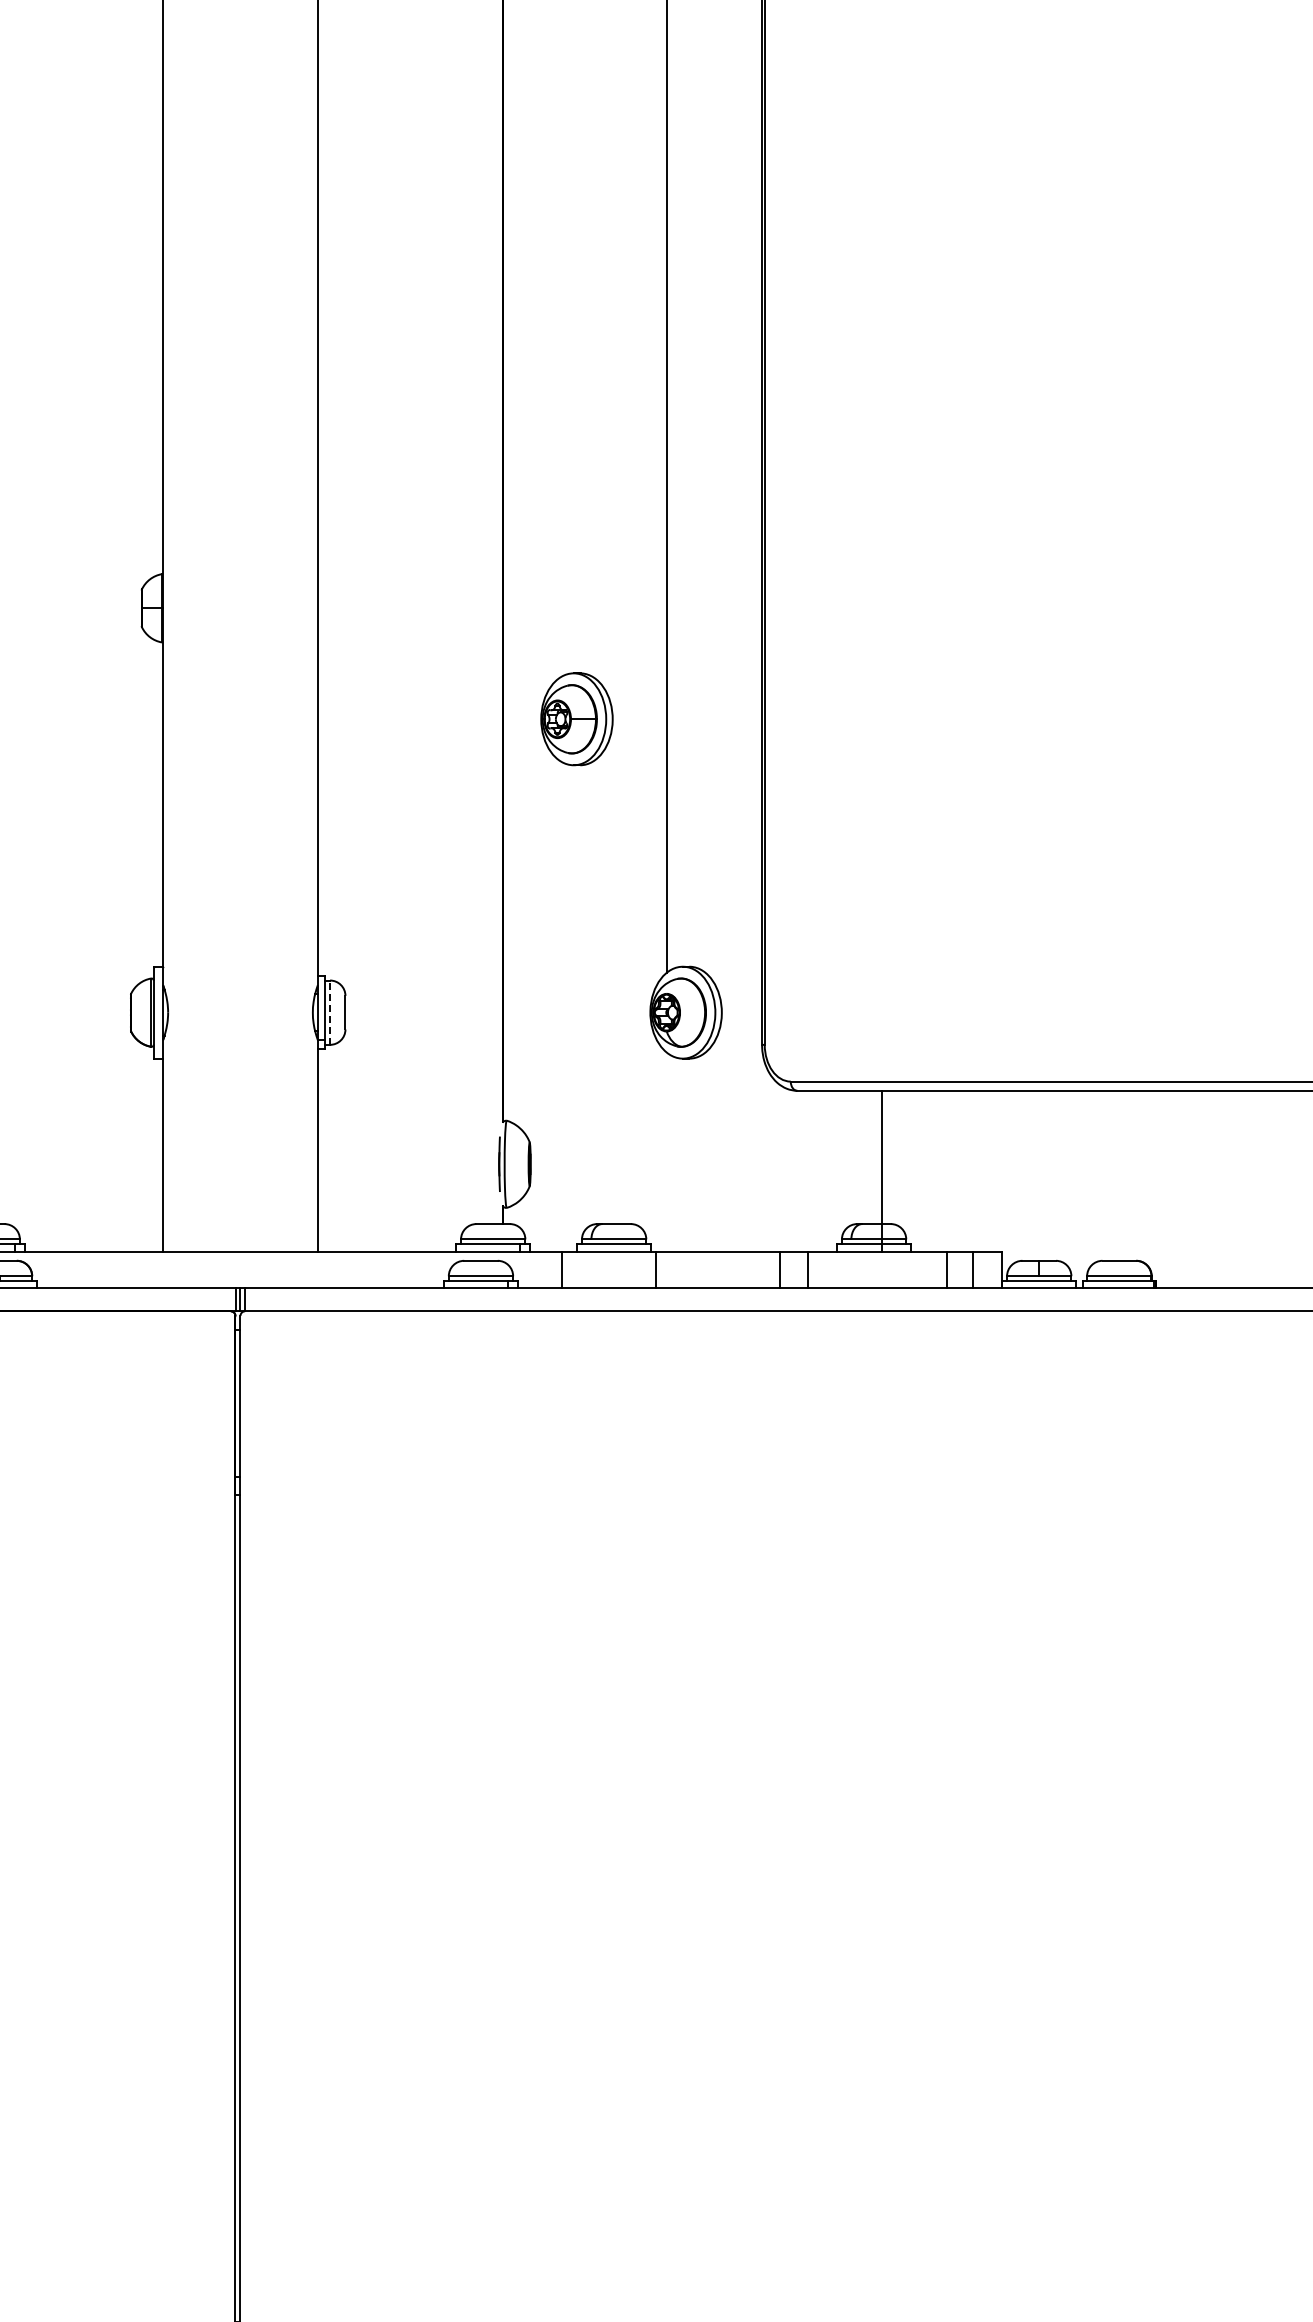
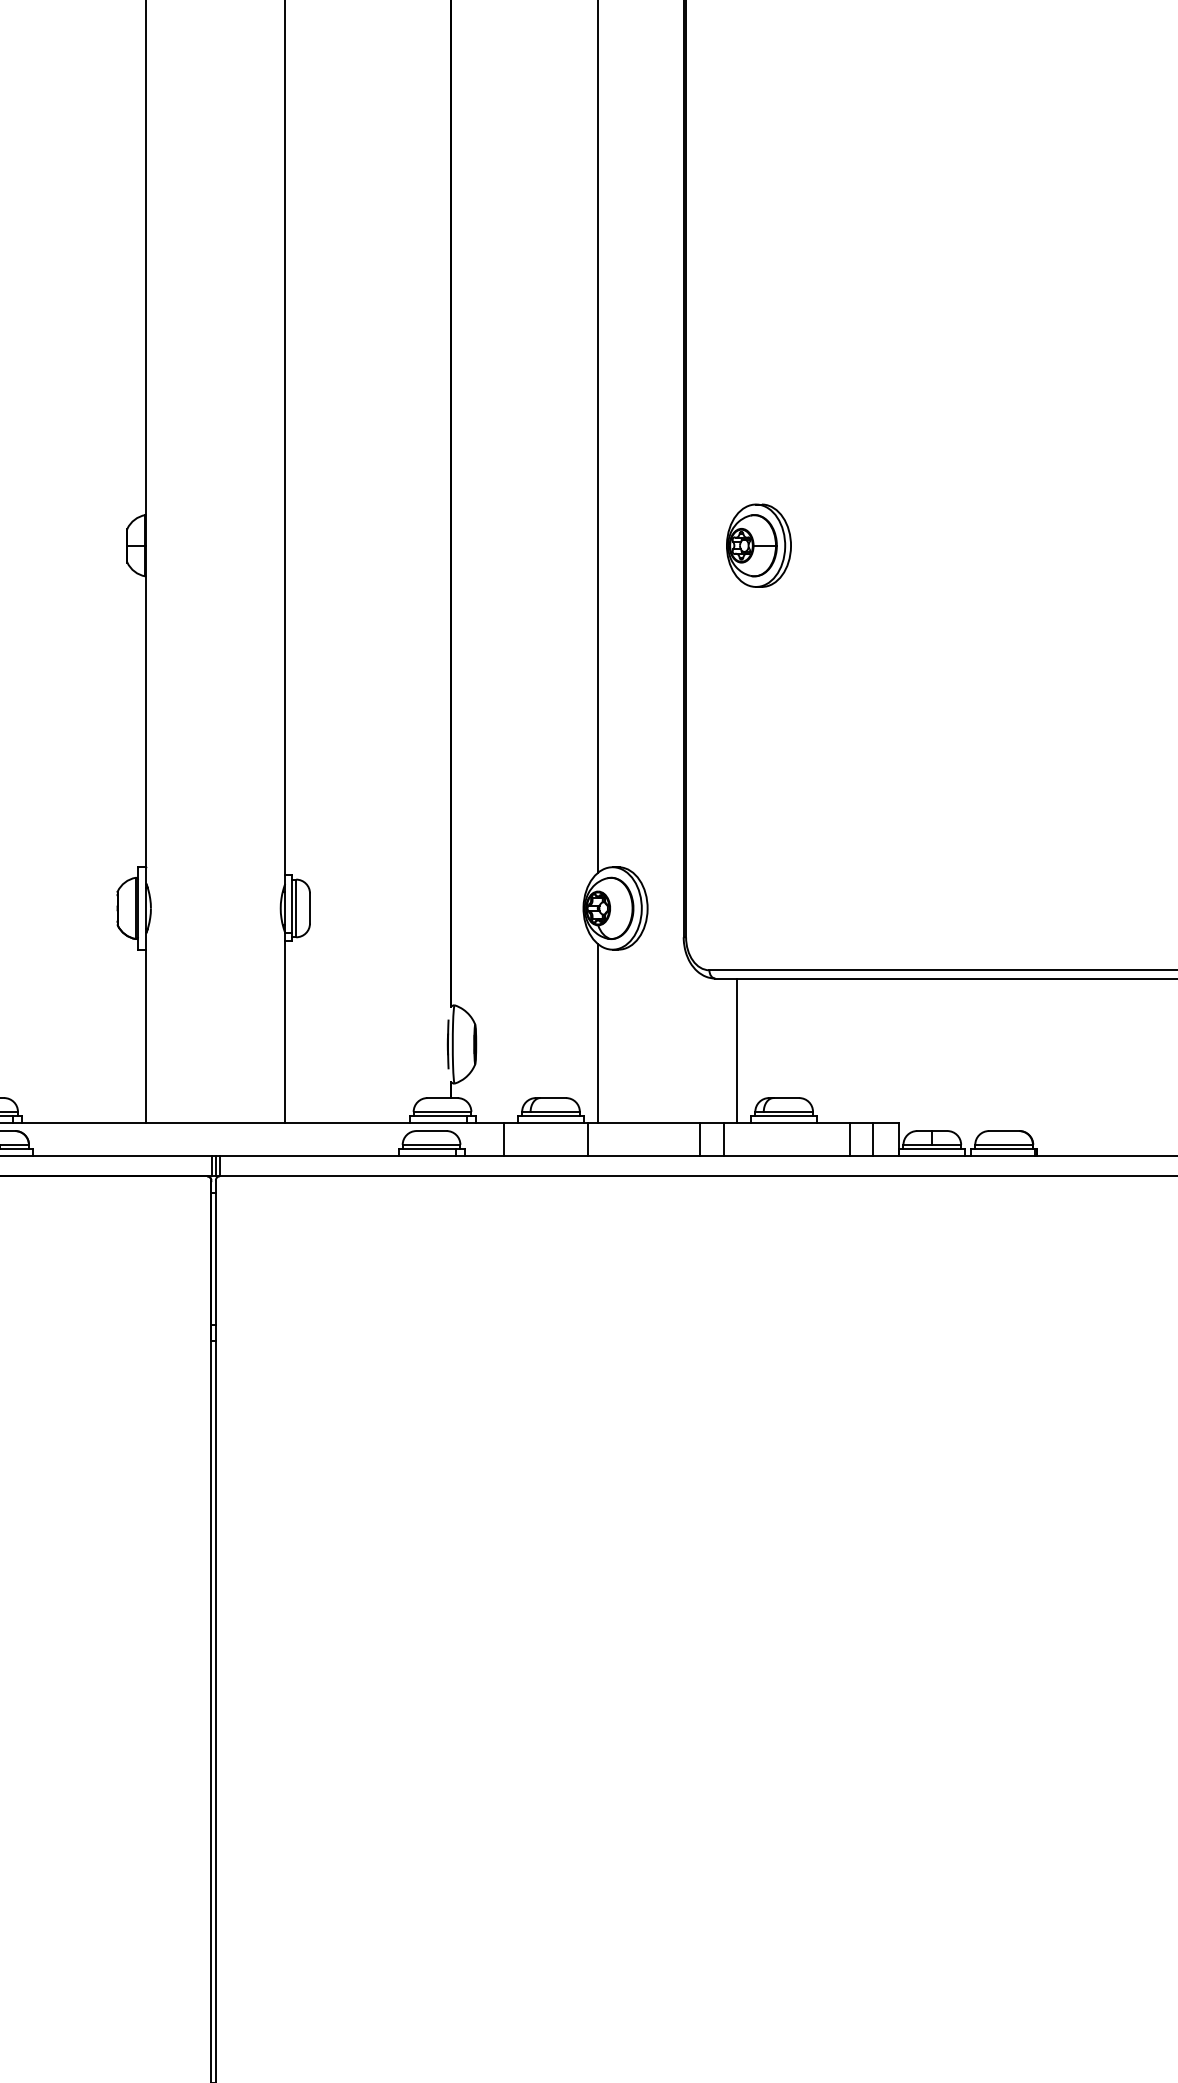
part: (576, 719) -> (758, 545), moved
line: (330, 1012) -> (296, 908), dashed -> solid
line: (666, 1151) -> (597, 1032), added
line: (881, 1170) -> (737, 1050), moved

